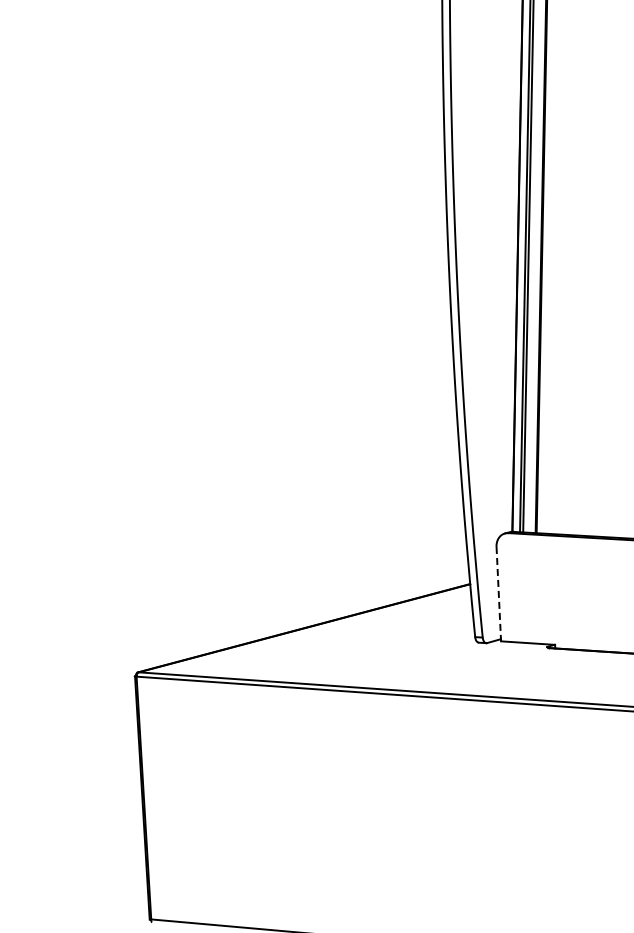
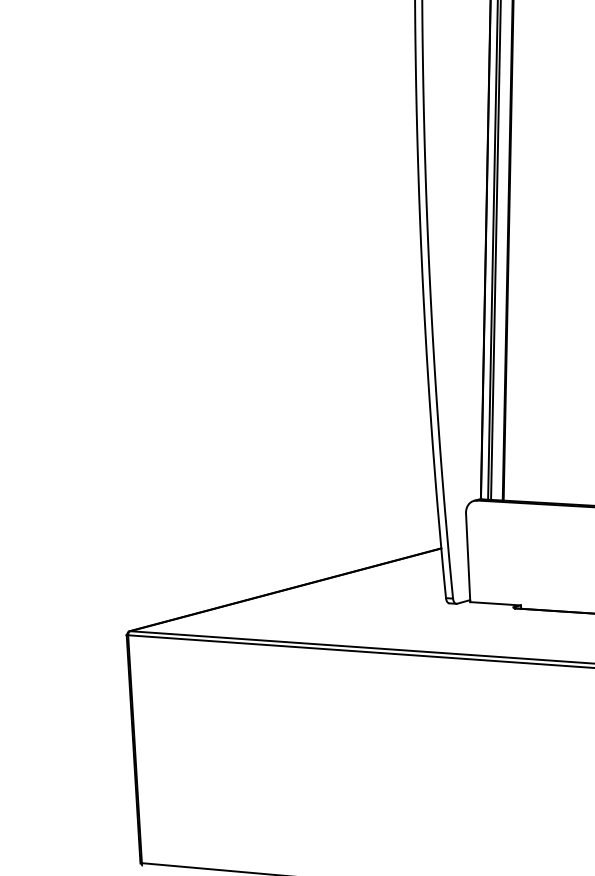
line: (498, 594) -> (467, 558), dashed -> solid

